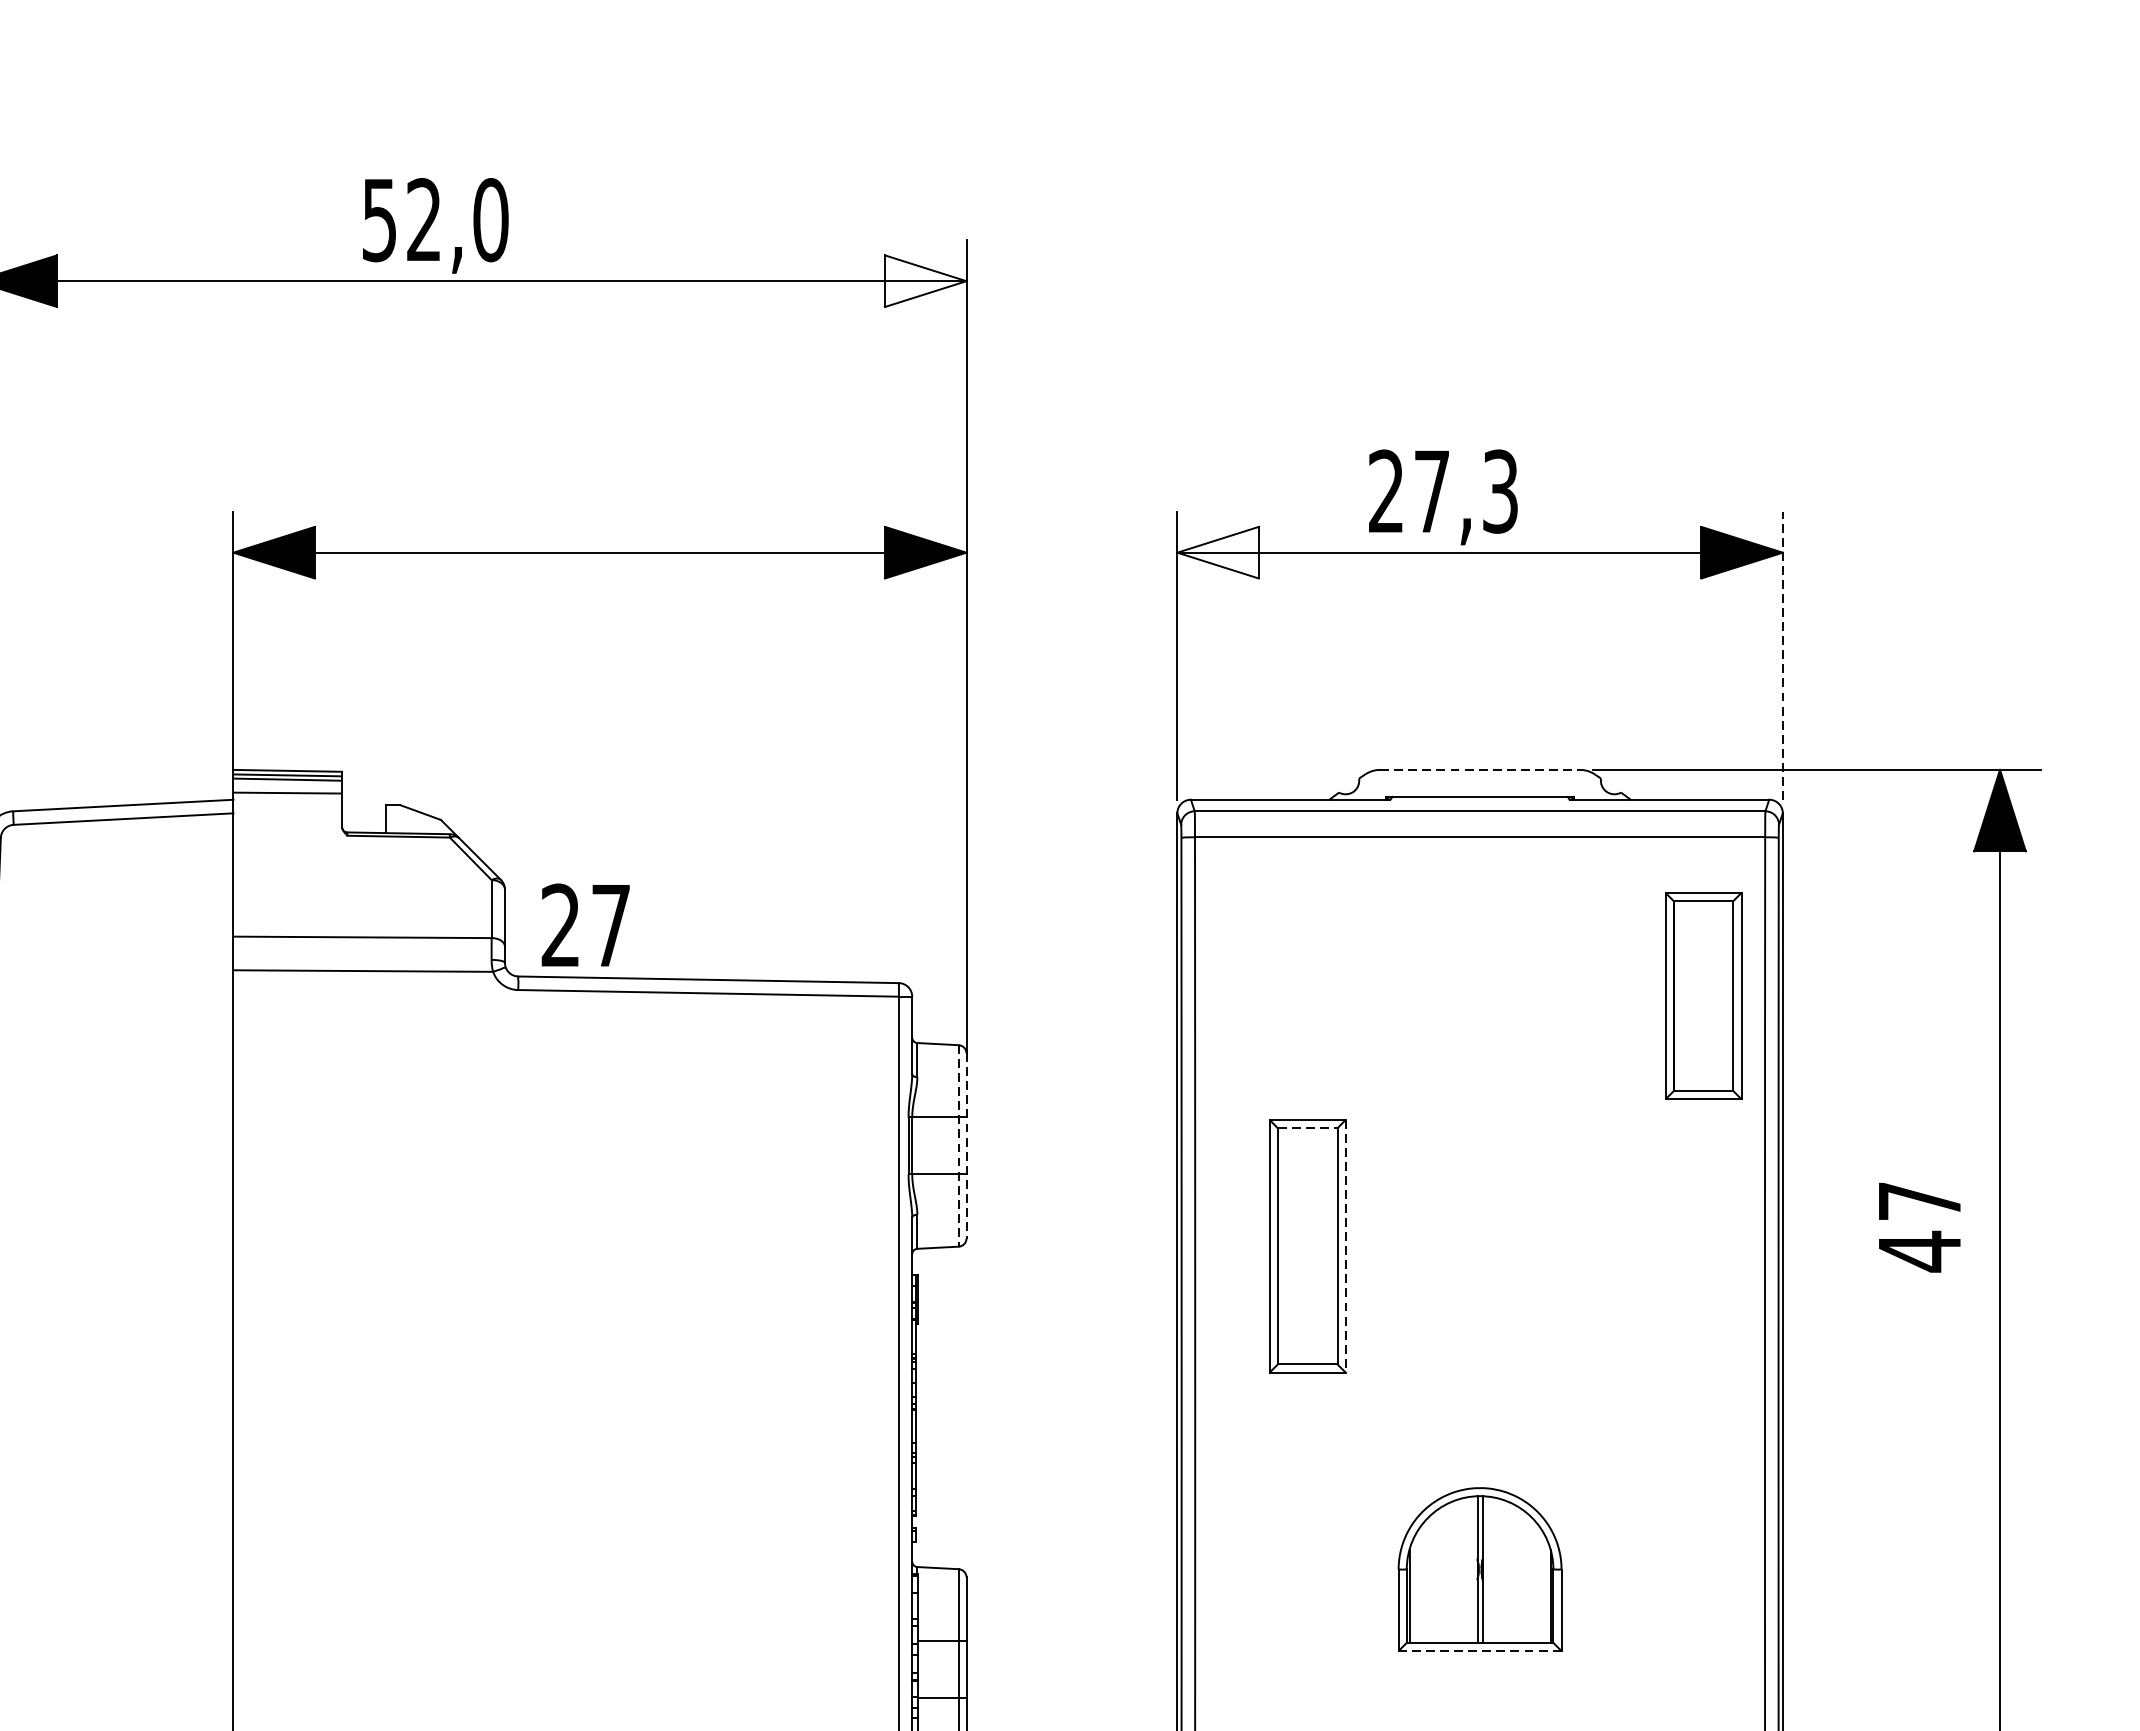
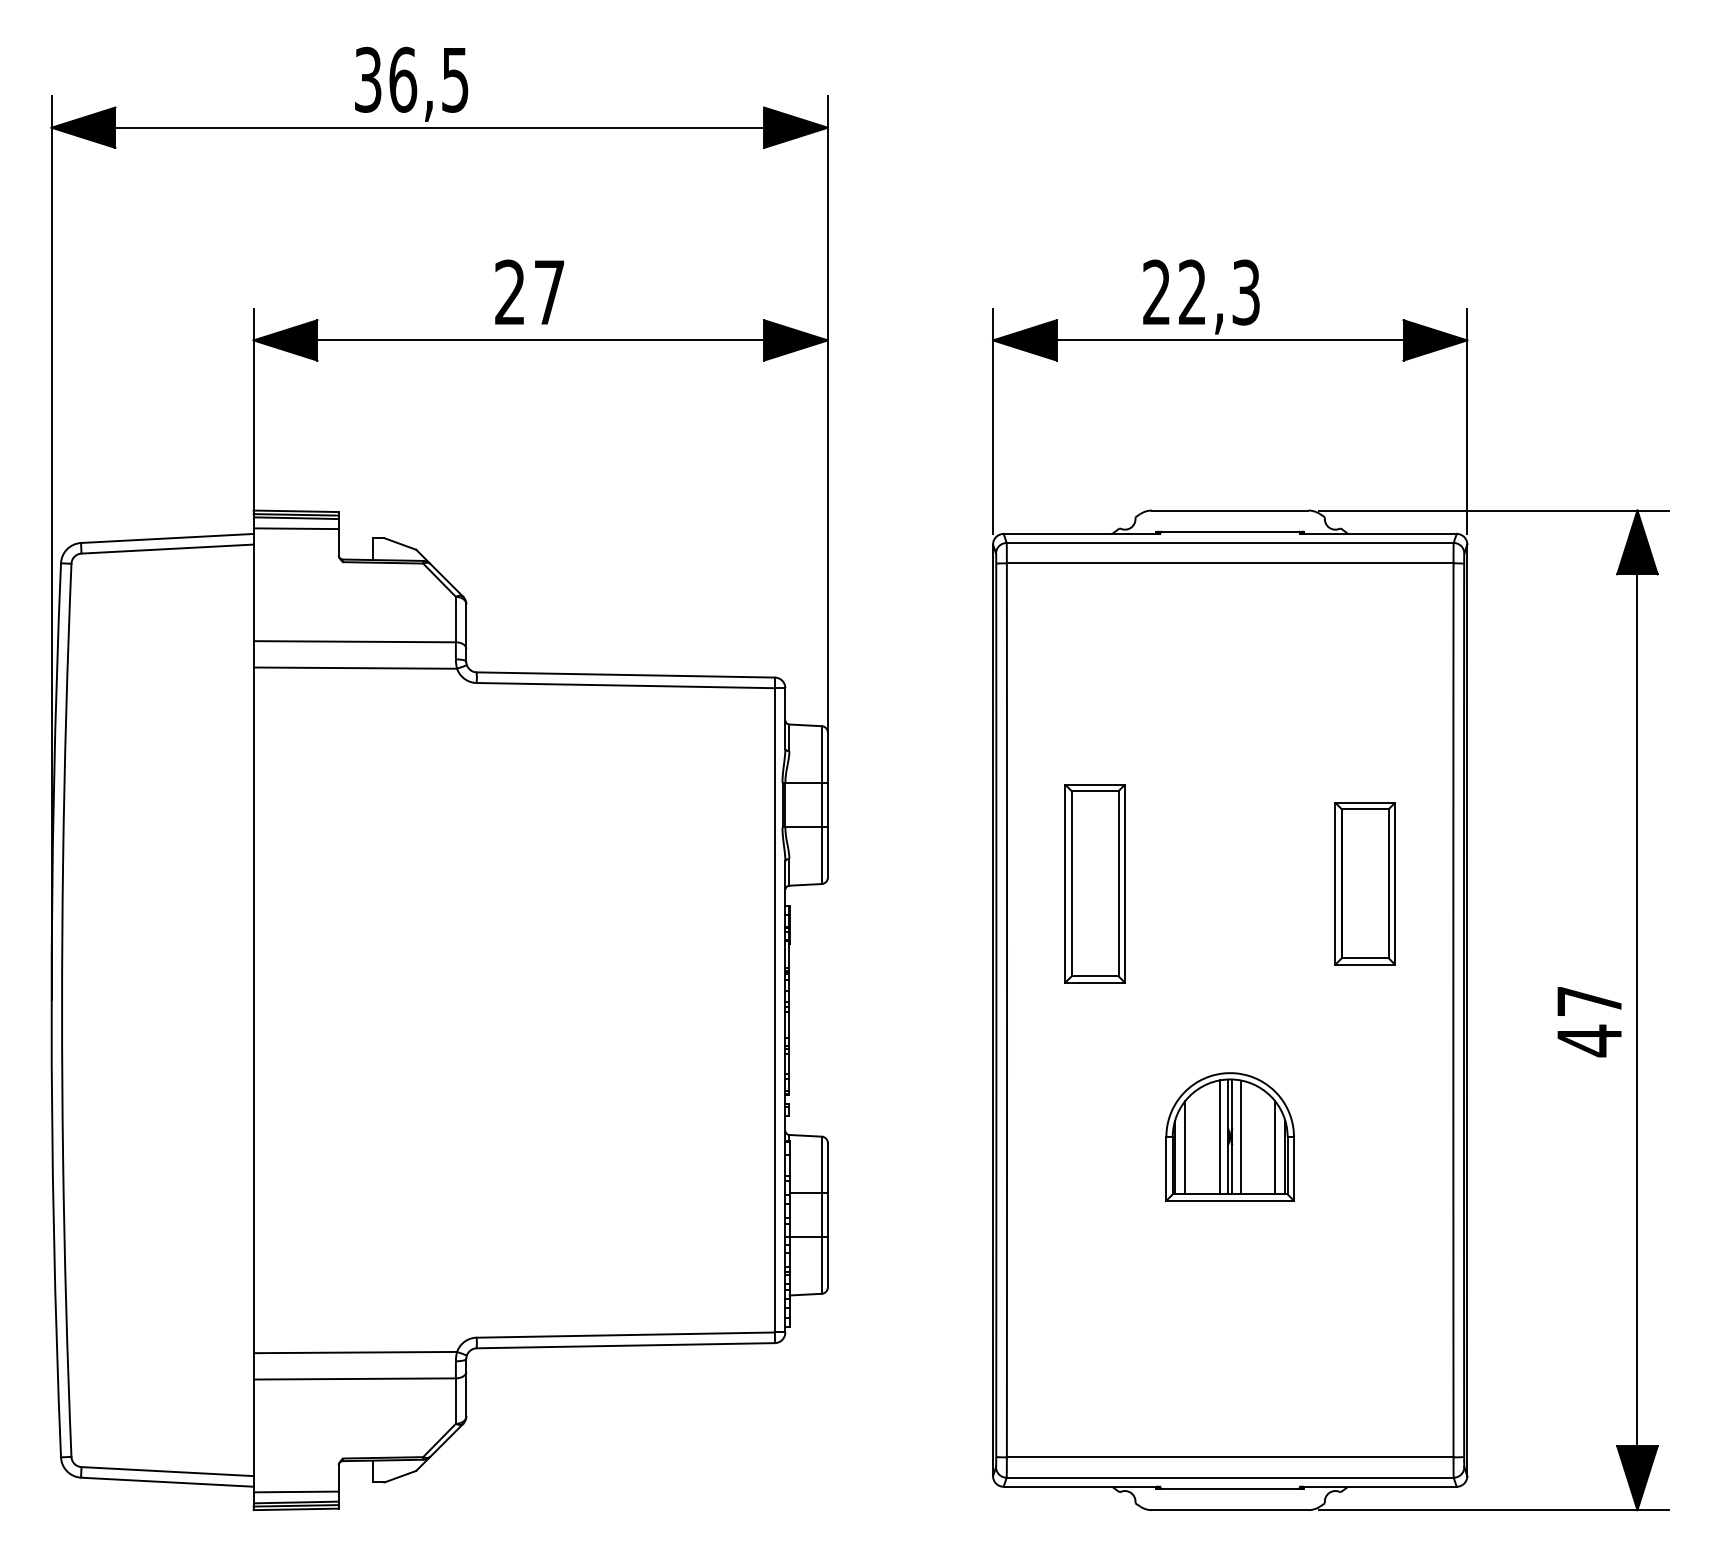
text: (436, 219) -> (412, 79), 52,0 -> 36,5
fill: (925, 280) -> (795, 127), added
text: (1431, 490) -> (1192, 291), 27,3 -> 22,3
fill: (1217, 552) -> (1024, 340), added
line: (1783, 656) -> (1467, 421), dashed -> solid
line: (1480, 769) -> (1230, 510), dashed -> solid
text: (585, 924) -> (529, 291), moved
part: (1702, 995) -> (1364, 883), moved
line: (1308, 1128) -> (1095, 791), dashed -> solid
line: (958, 1146) -> (821, 805), dashed -> solid
line: (966, 1146) -> (827, 805), dashed -> solid
text: (1919, 1228) -> (1589, 1022), moved
line: (1345, 1246) -> (1124, 883), dashed -> solid
line: (1466, 1570) -> (1219, 1137), added
line: (1493, 1570) -> (1240, 1137), added
line: (1423, 1583) -> (1185, 1147), added
line: (1536, 1583) -> (1274, 1147), added
line: (1480, 1650) -> (1230, 1200), dashed -> solid

